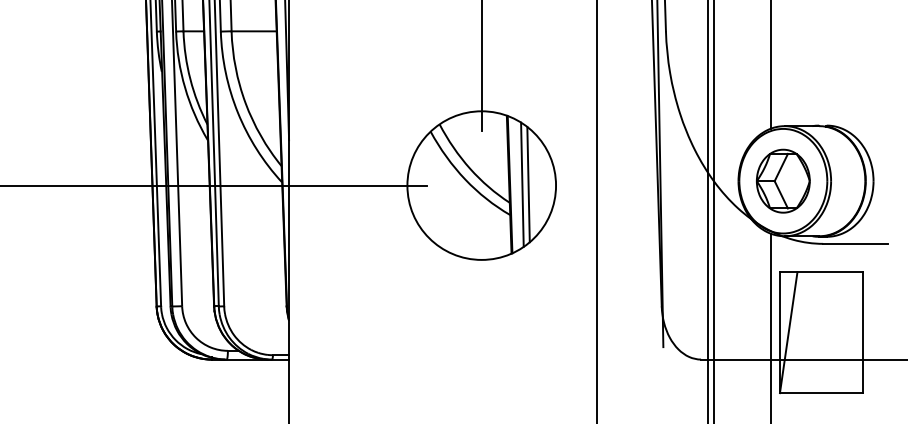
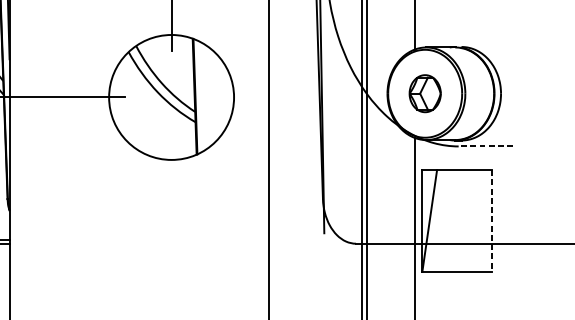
part: (783, 180) -> (425, 93), size x0.7
line: (522, 184) -> (205, 96), removed
line: (528, 184) -> (210, 96), removed
line: (855, 243) -> (485, 146), solid -> dashed
line: (862, 332) -> (491, 220), solid -> dashed

